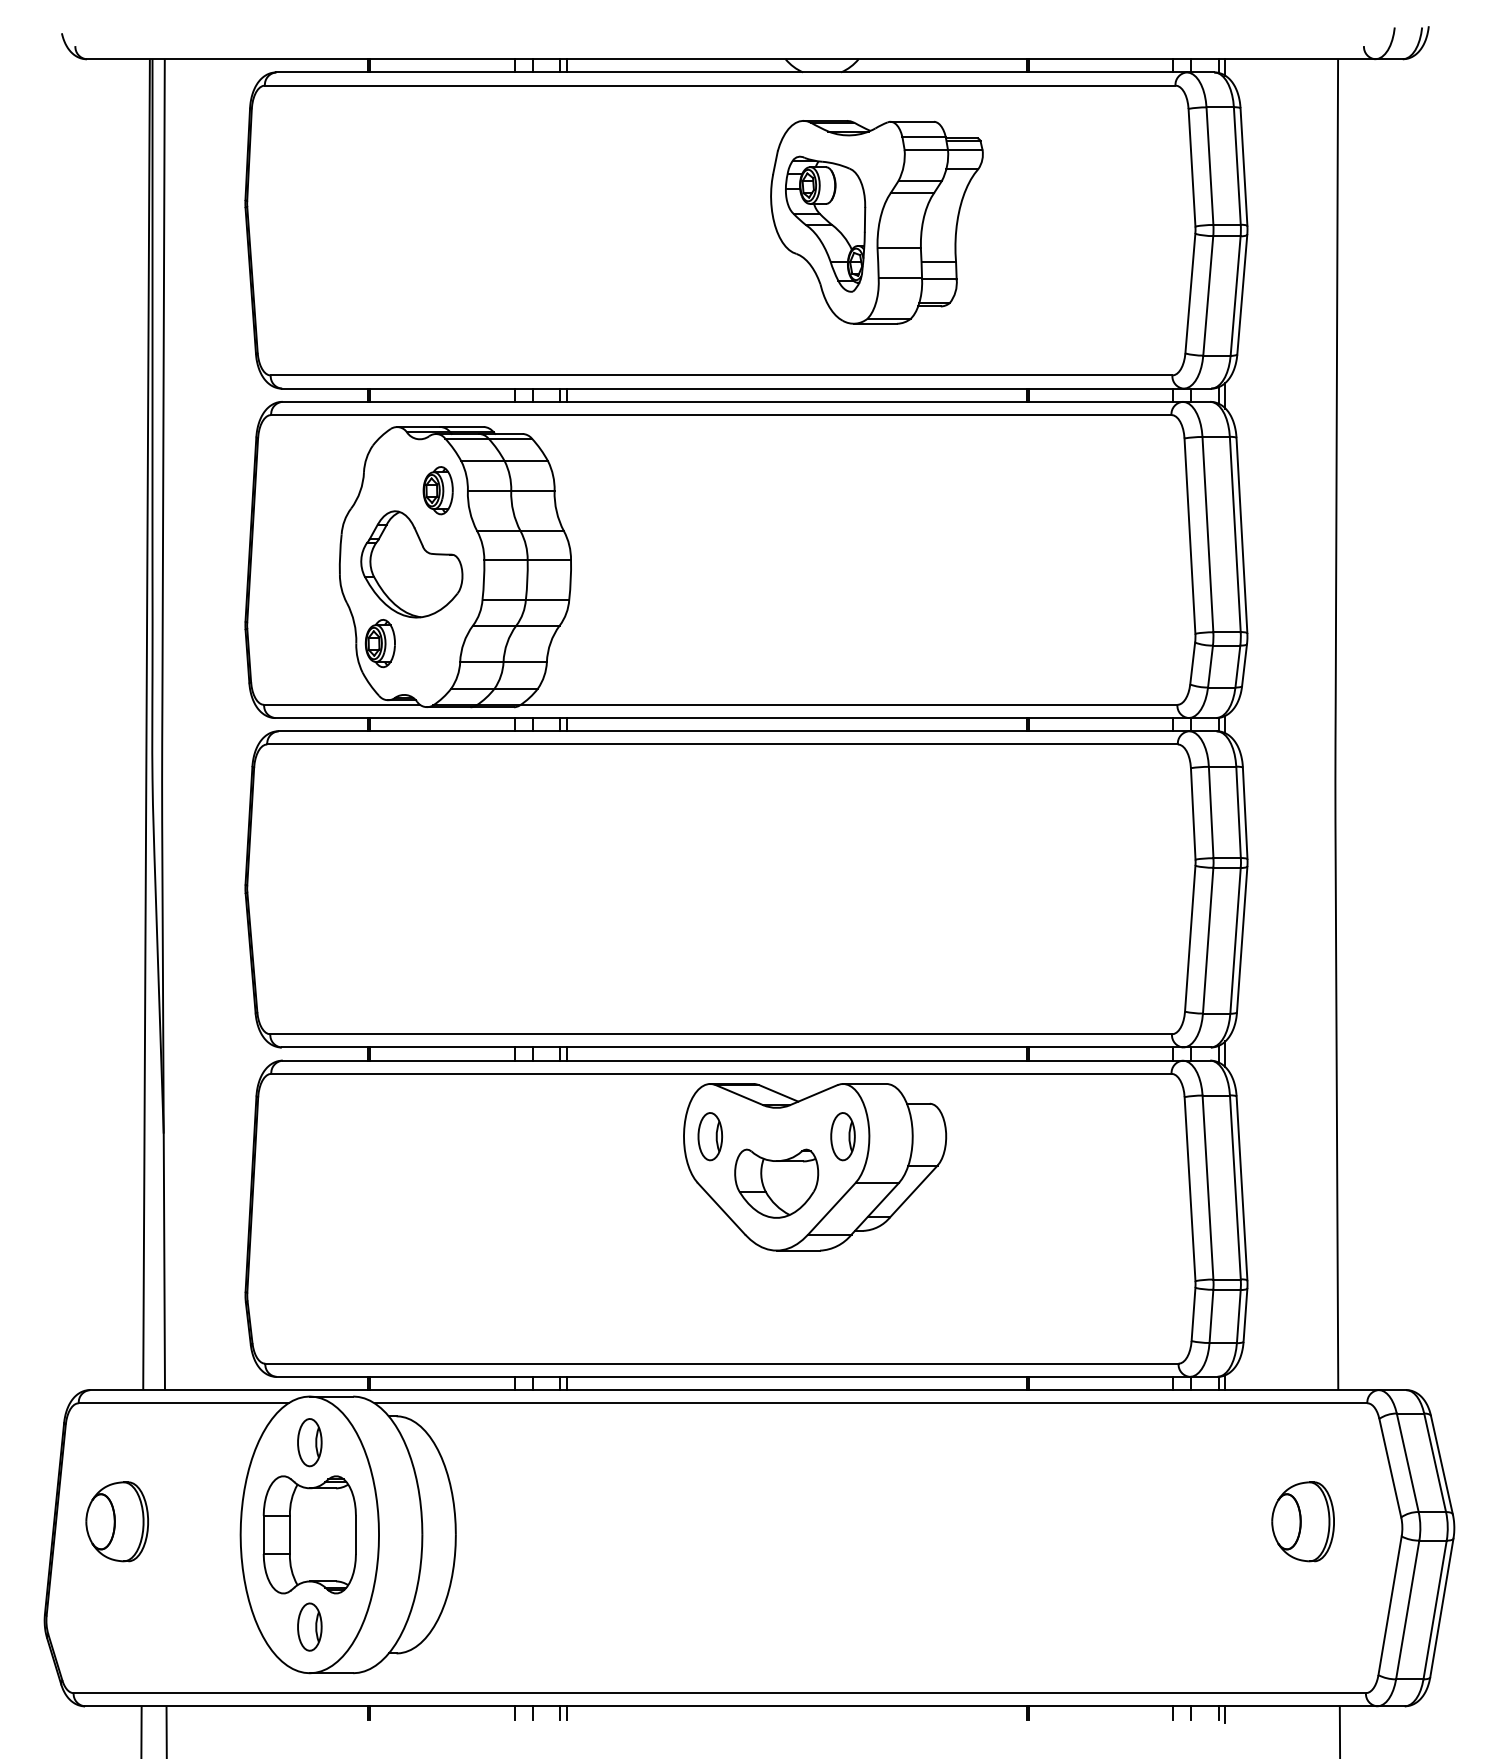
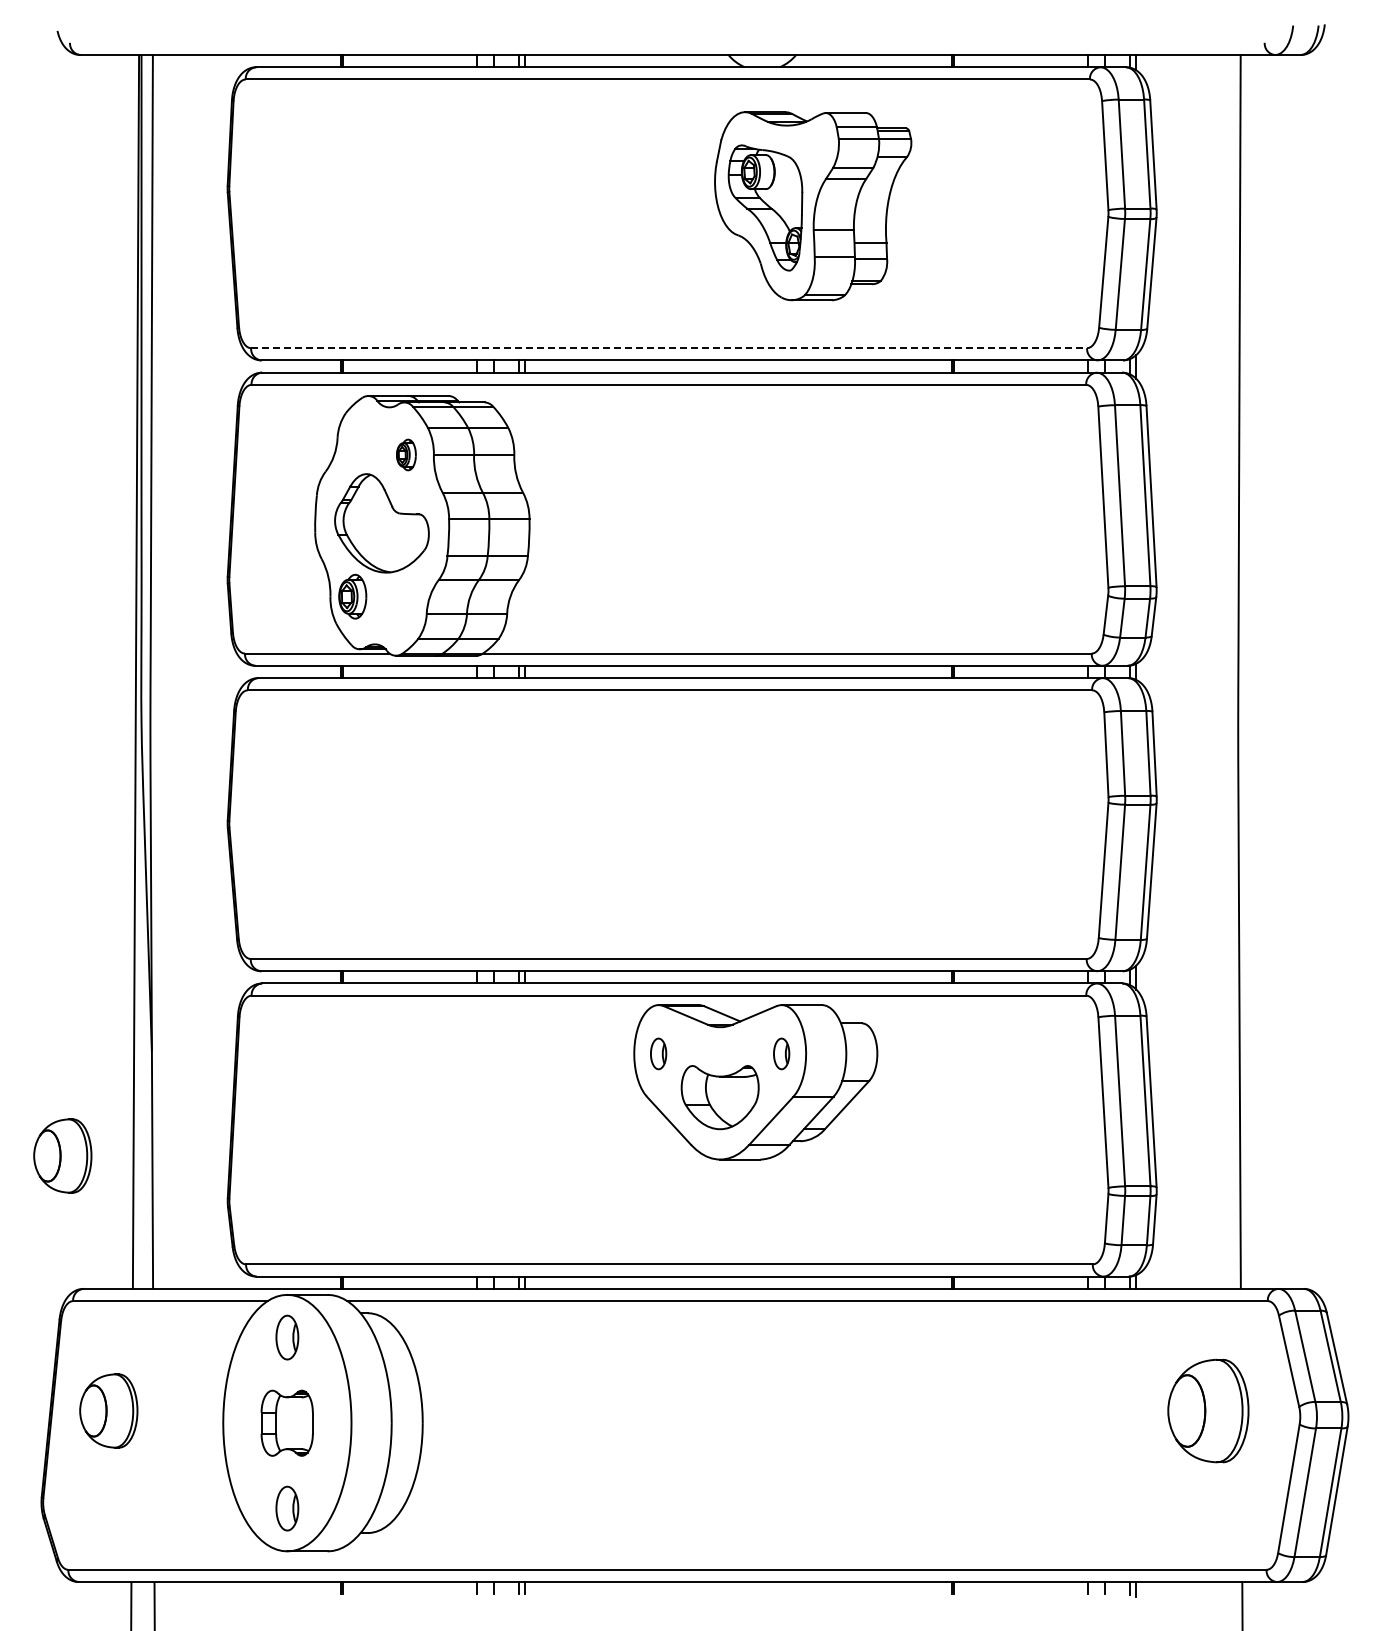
line: (721, 375) -> (669, 348), solid -> dashed
part: (438, 490) -> (406, 454), size x0.7
part: (710, 1136) -> (658, 1053), size x0.7
part: (842, 1136) -> (781, 1053), size x0.7
part: (67, 1246) -> (62, 1155), added
part: (1302, 1521) -> (1207, 1410), size x1.4
part: (308, 1535) -> (286, 1423), size x0.6

